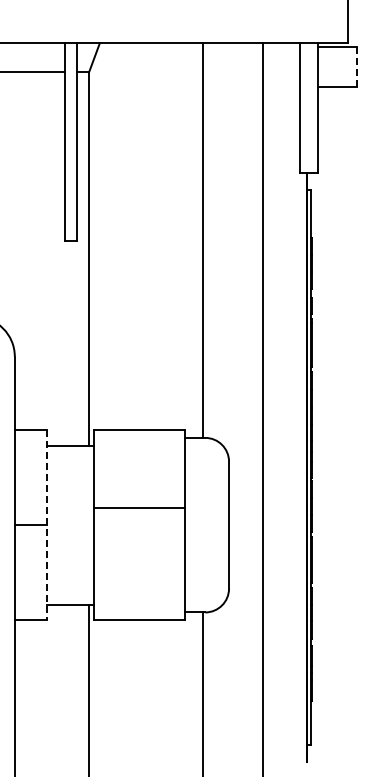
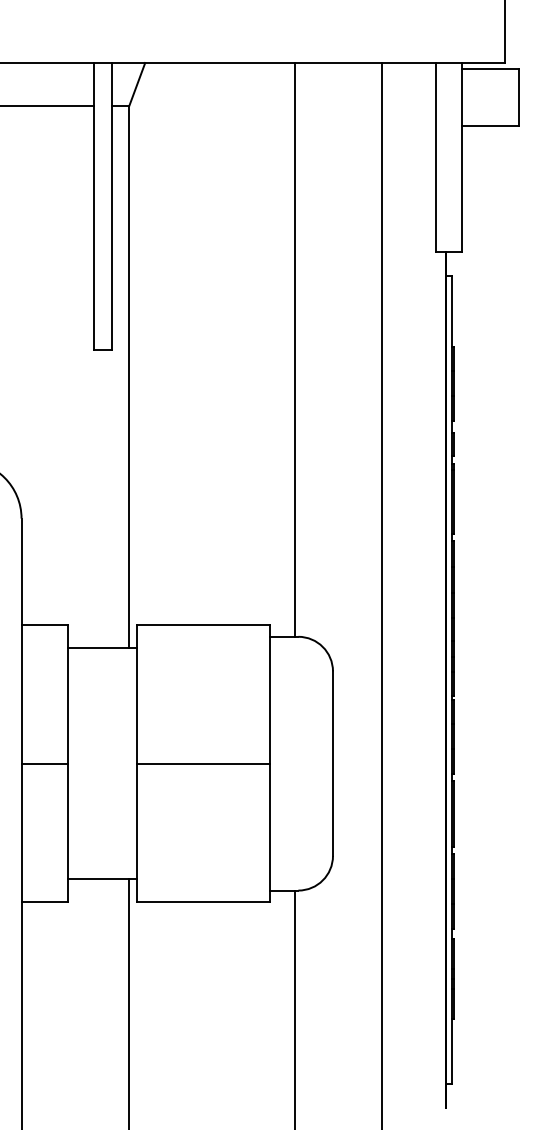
line: (357, 66) -> (519, 96), dashed -> solid
line: (139, 508) -> (202, 764), moved
line: (46, 525) -> (67, 764), dashed -> solid

